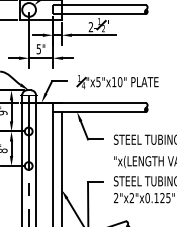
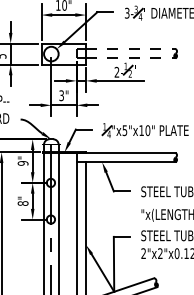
line: (103, 5) -> (130, 49), solid -> dashed
line: (103, 14) -> (130, 58), solid -> dashed
text: (38, 48) -> (61, 94), 5" -> 3"

